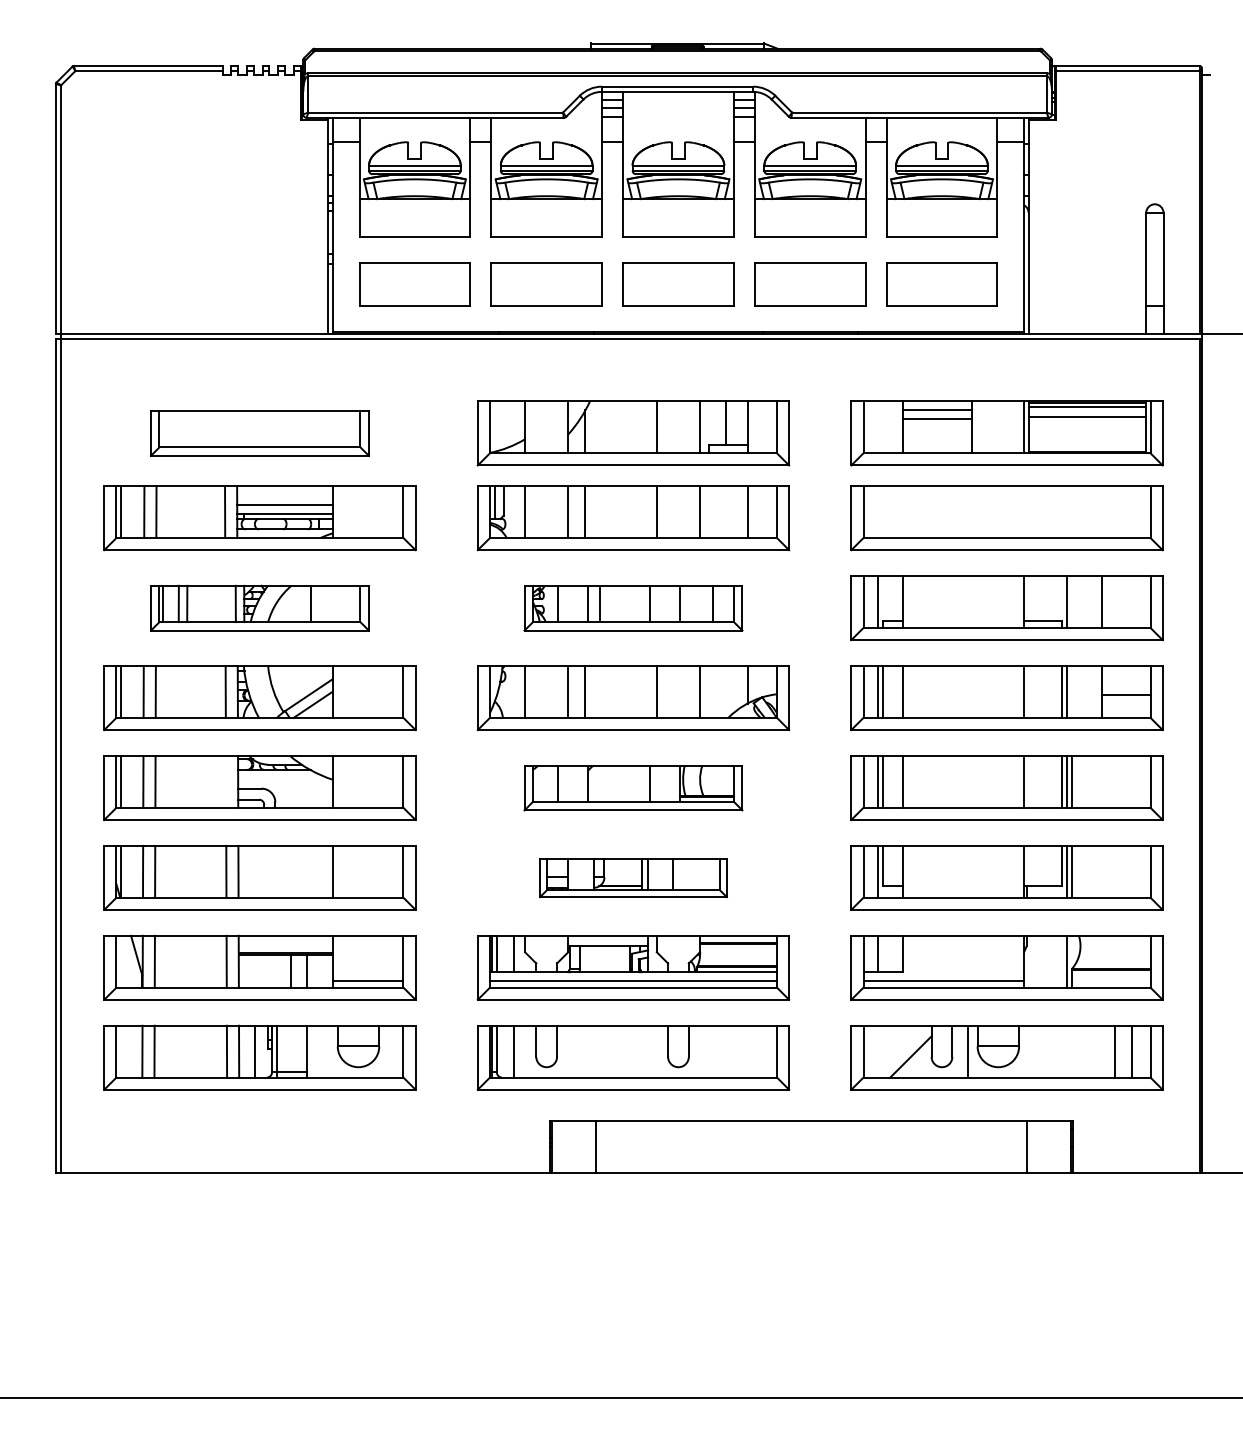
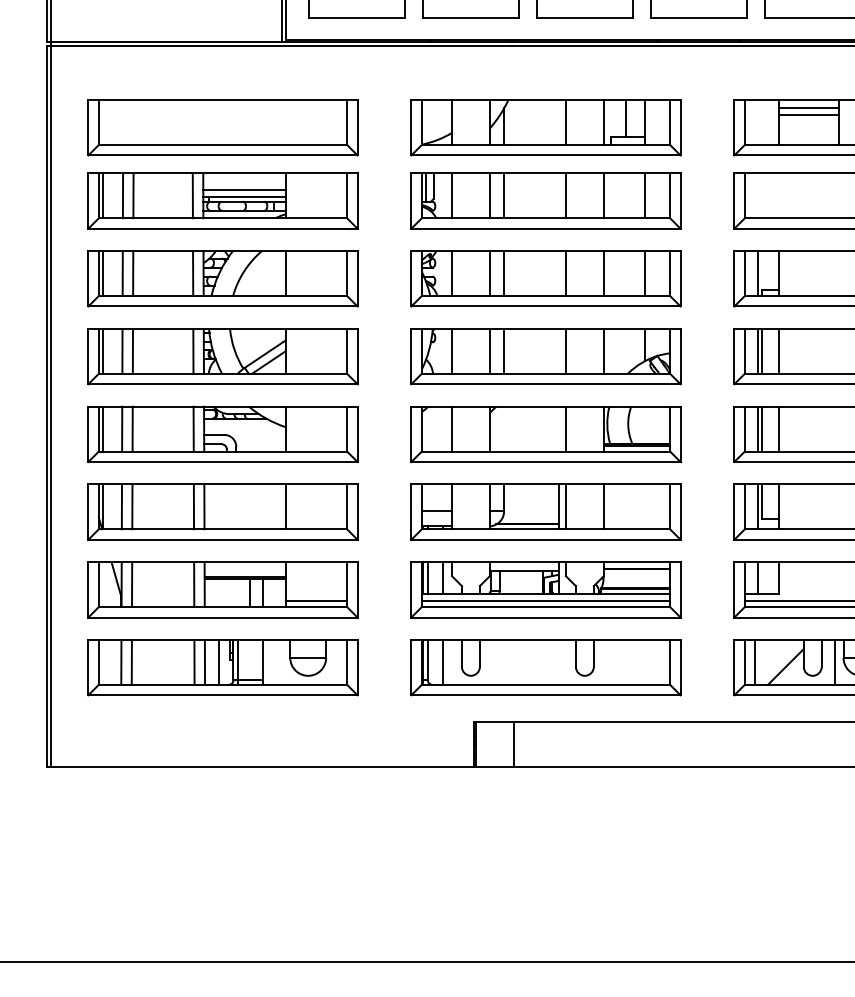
part: (259, 433) -> (222, 127), size x1.43
part: (259, 608) -> (222, 279), size x1.43
part: (633, 608) -> (545, 279), size x1.43
line: (225, 781) -> (193, 428), added
part: (633, 787) -> (545, 433), size x1.43
part: (633, 877) -> (545, 511), size x1.67
line: (875, 1051) -> (755, 662), added

